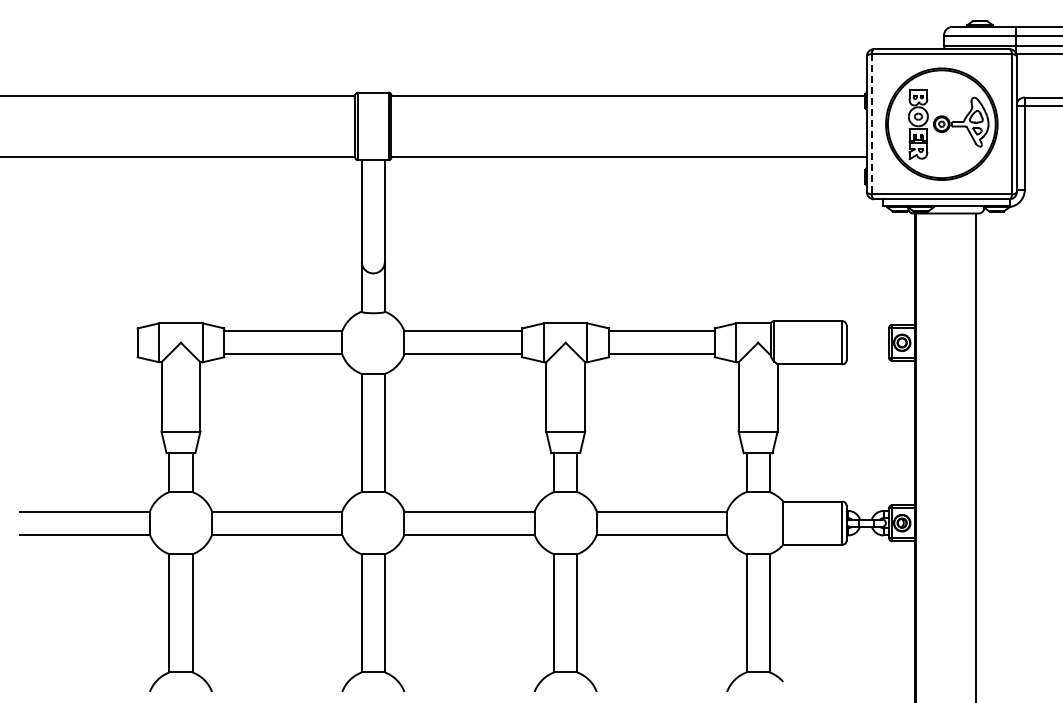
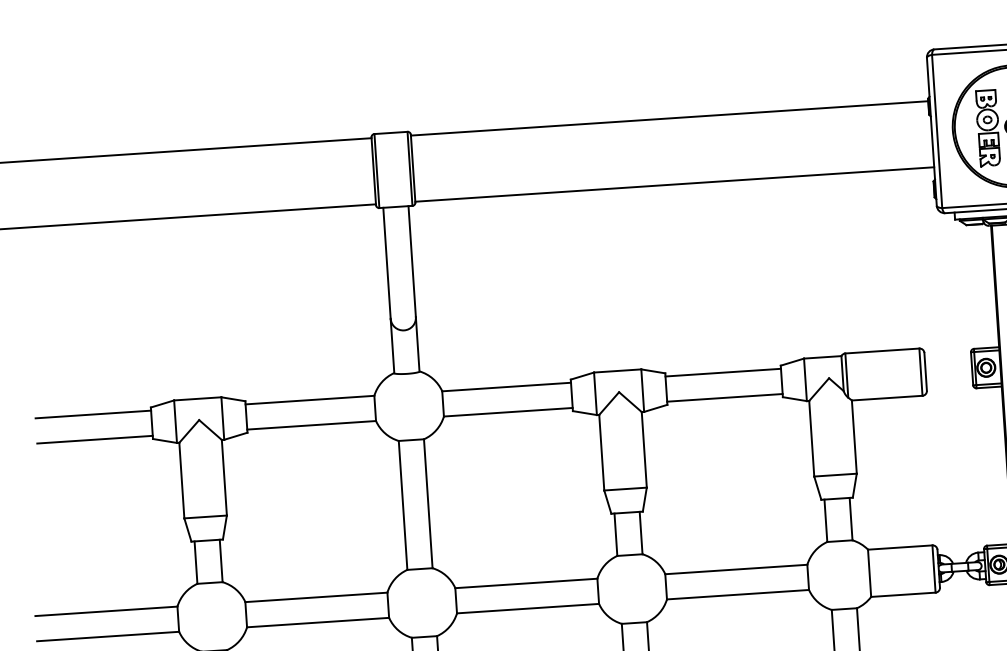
line: (871, 124) -> (936, 131), dashed -> solid
line: (84, 331) -> (93, 414), added
line: (84, 354) -> (94, 439), added

